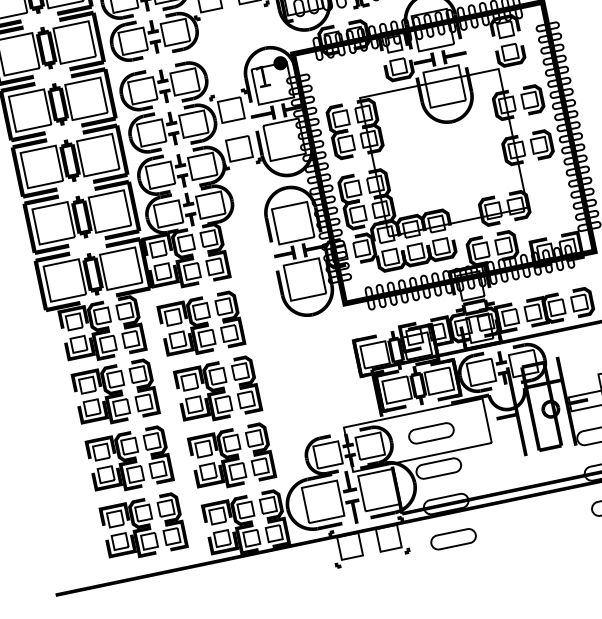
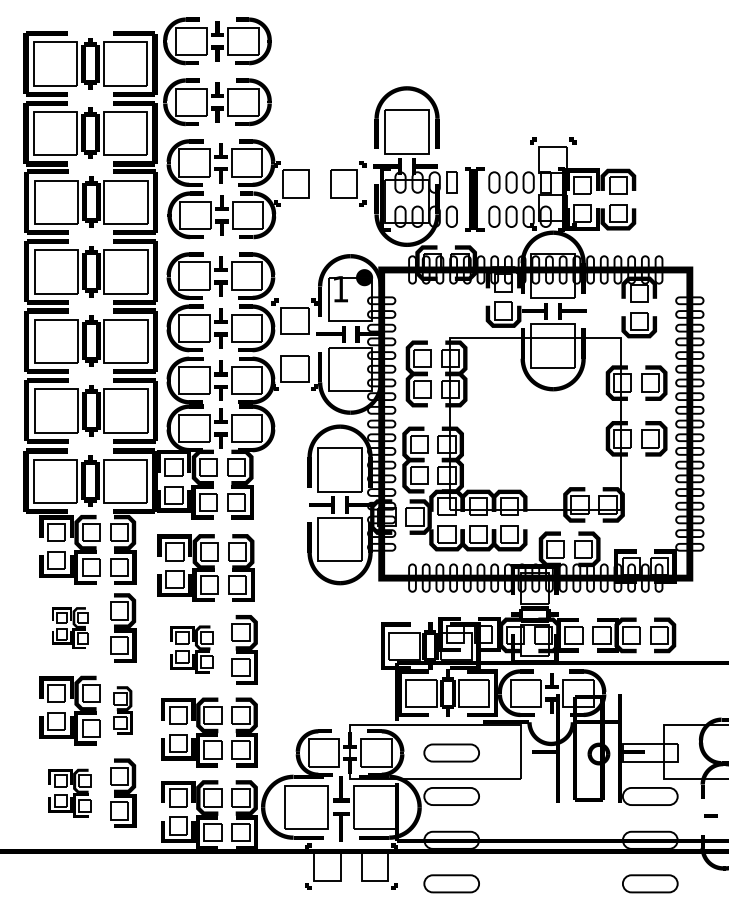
part: (203, 393) -> (191, 649), size x0.7
part: (100, 396) -> (69, 627), size x0.6
part: (158, 454) -> (123, 710), size x0.7
part: (128, 529) -> (69, 792), size x0.7

